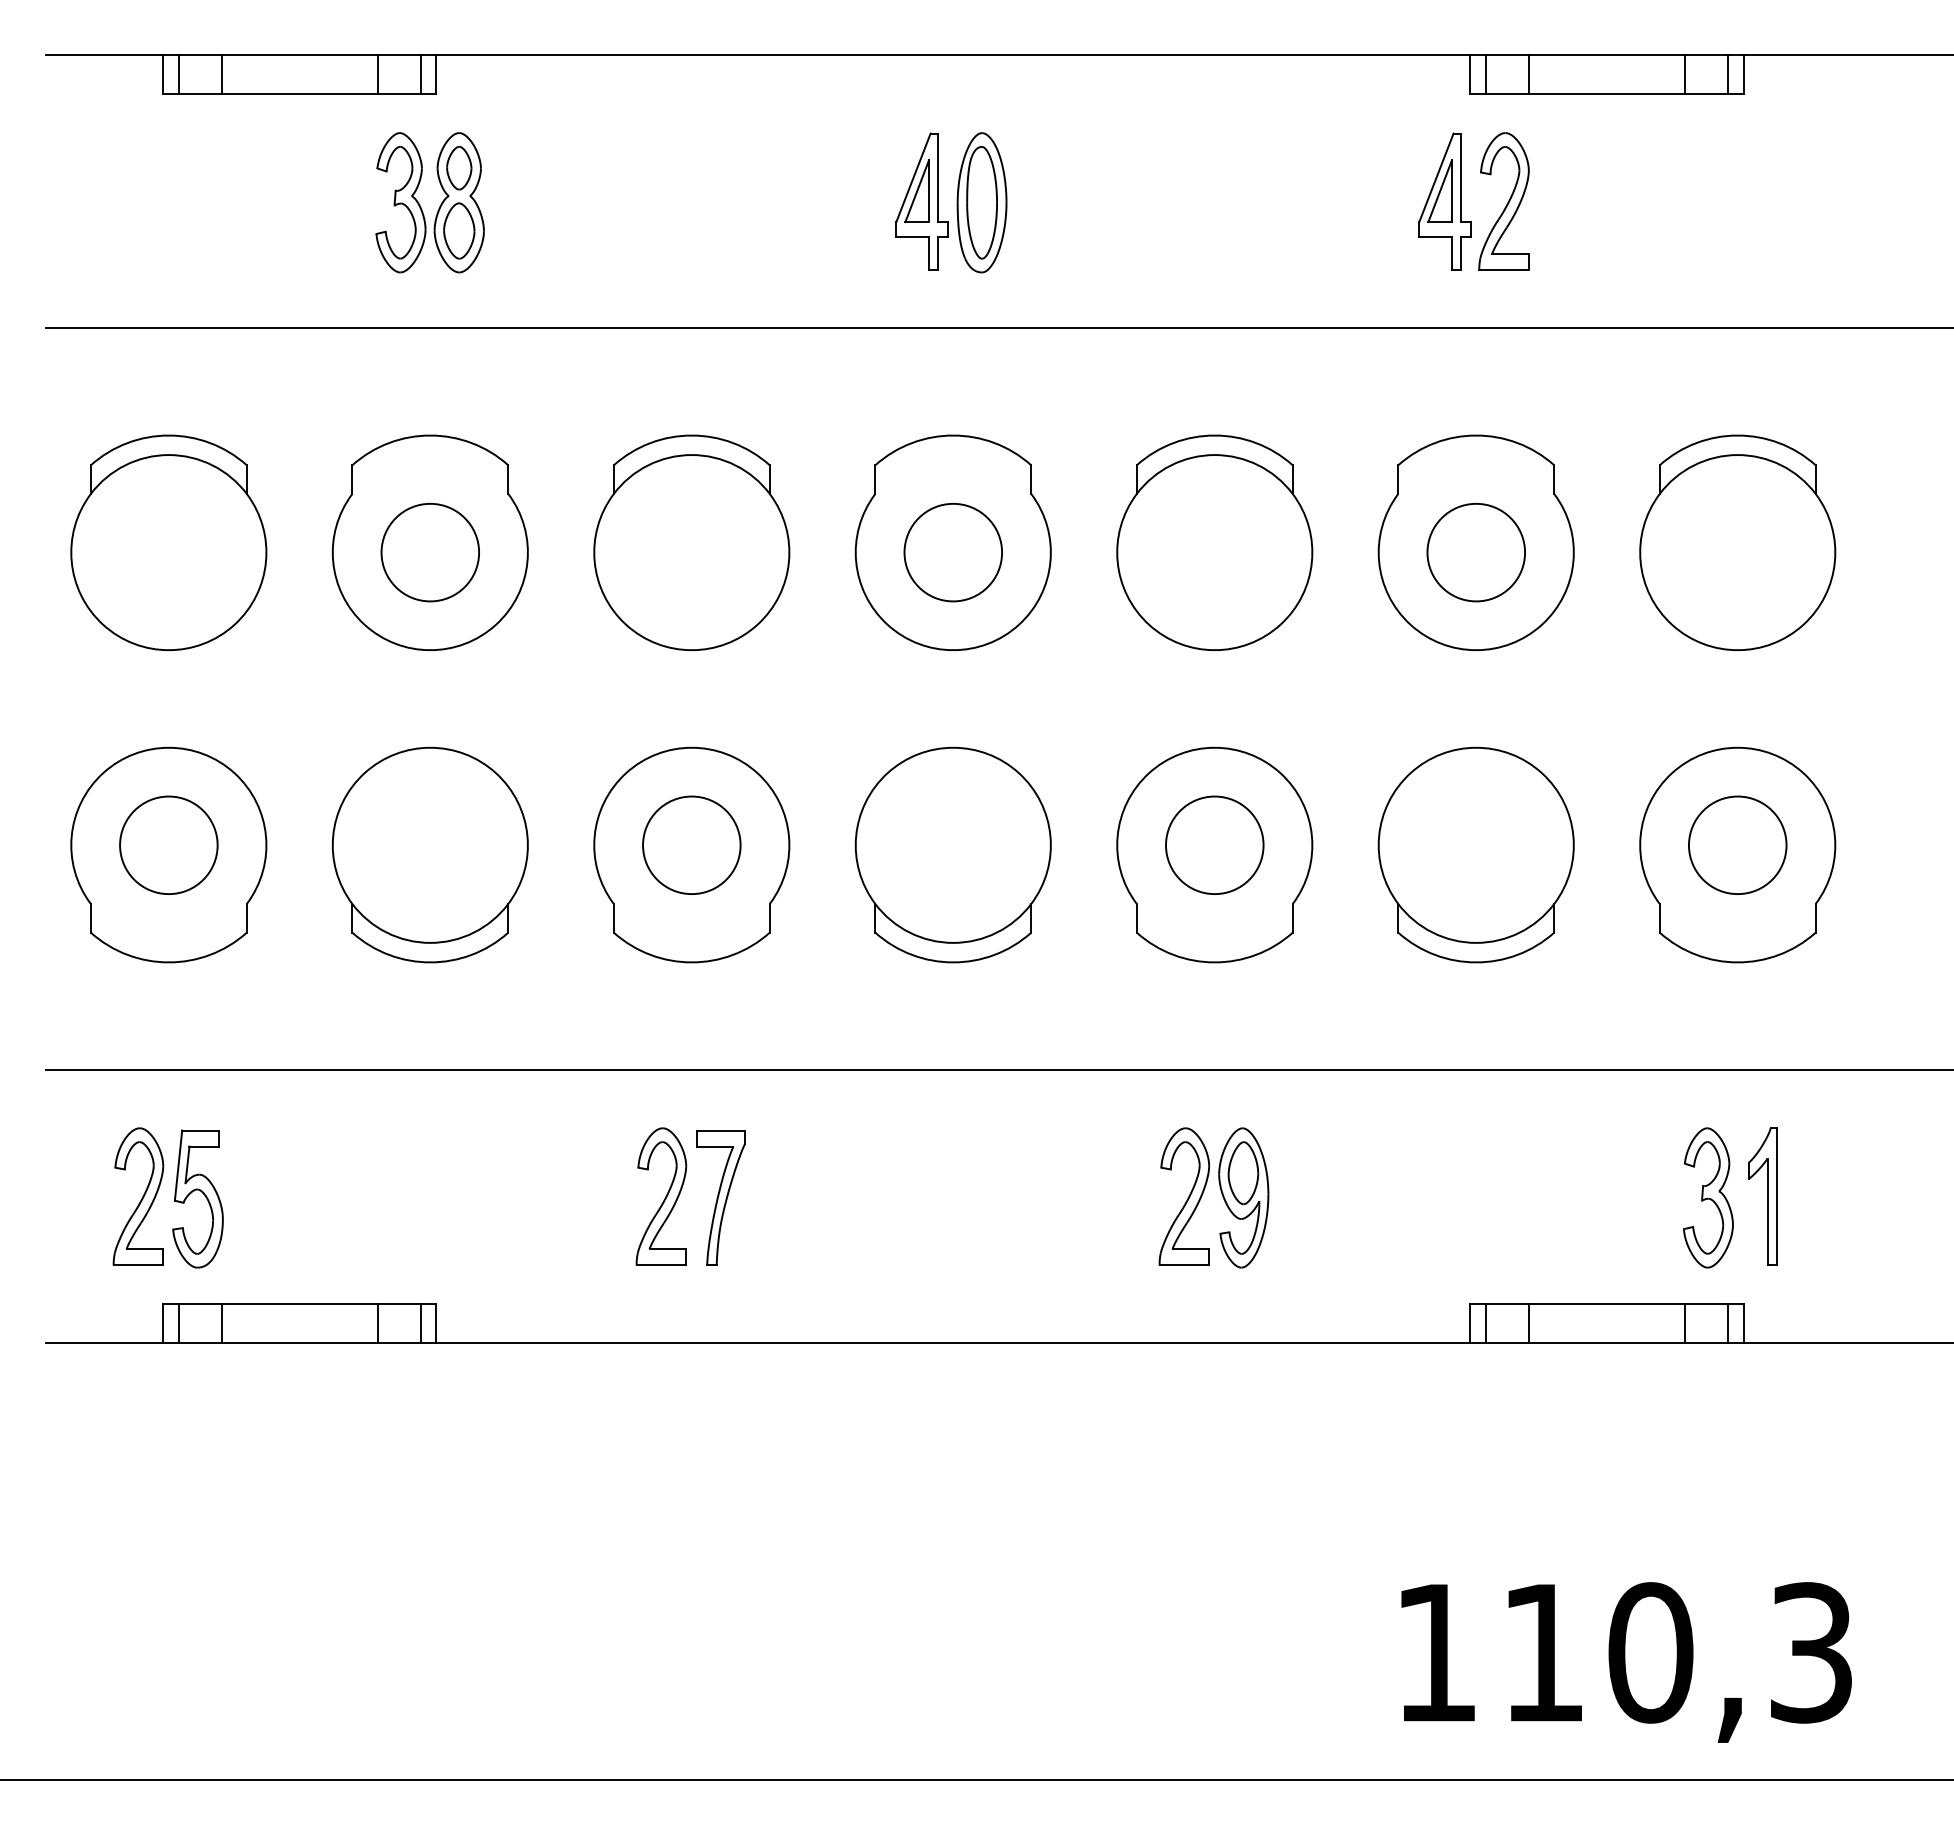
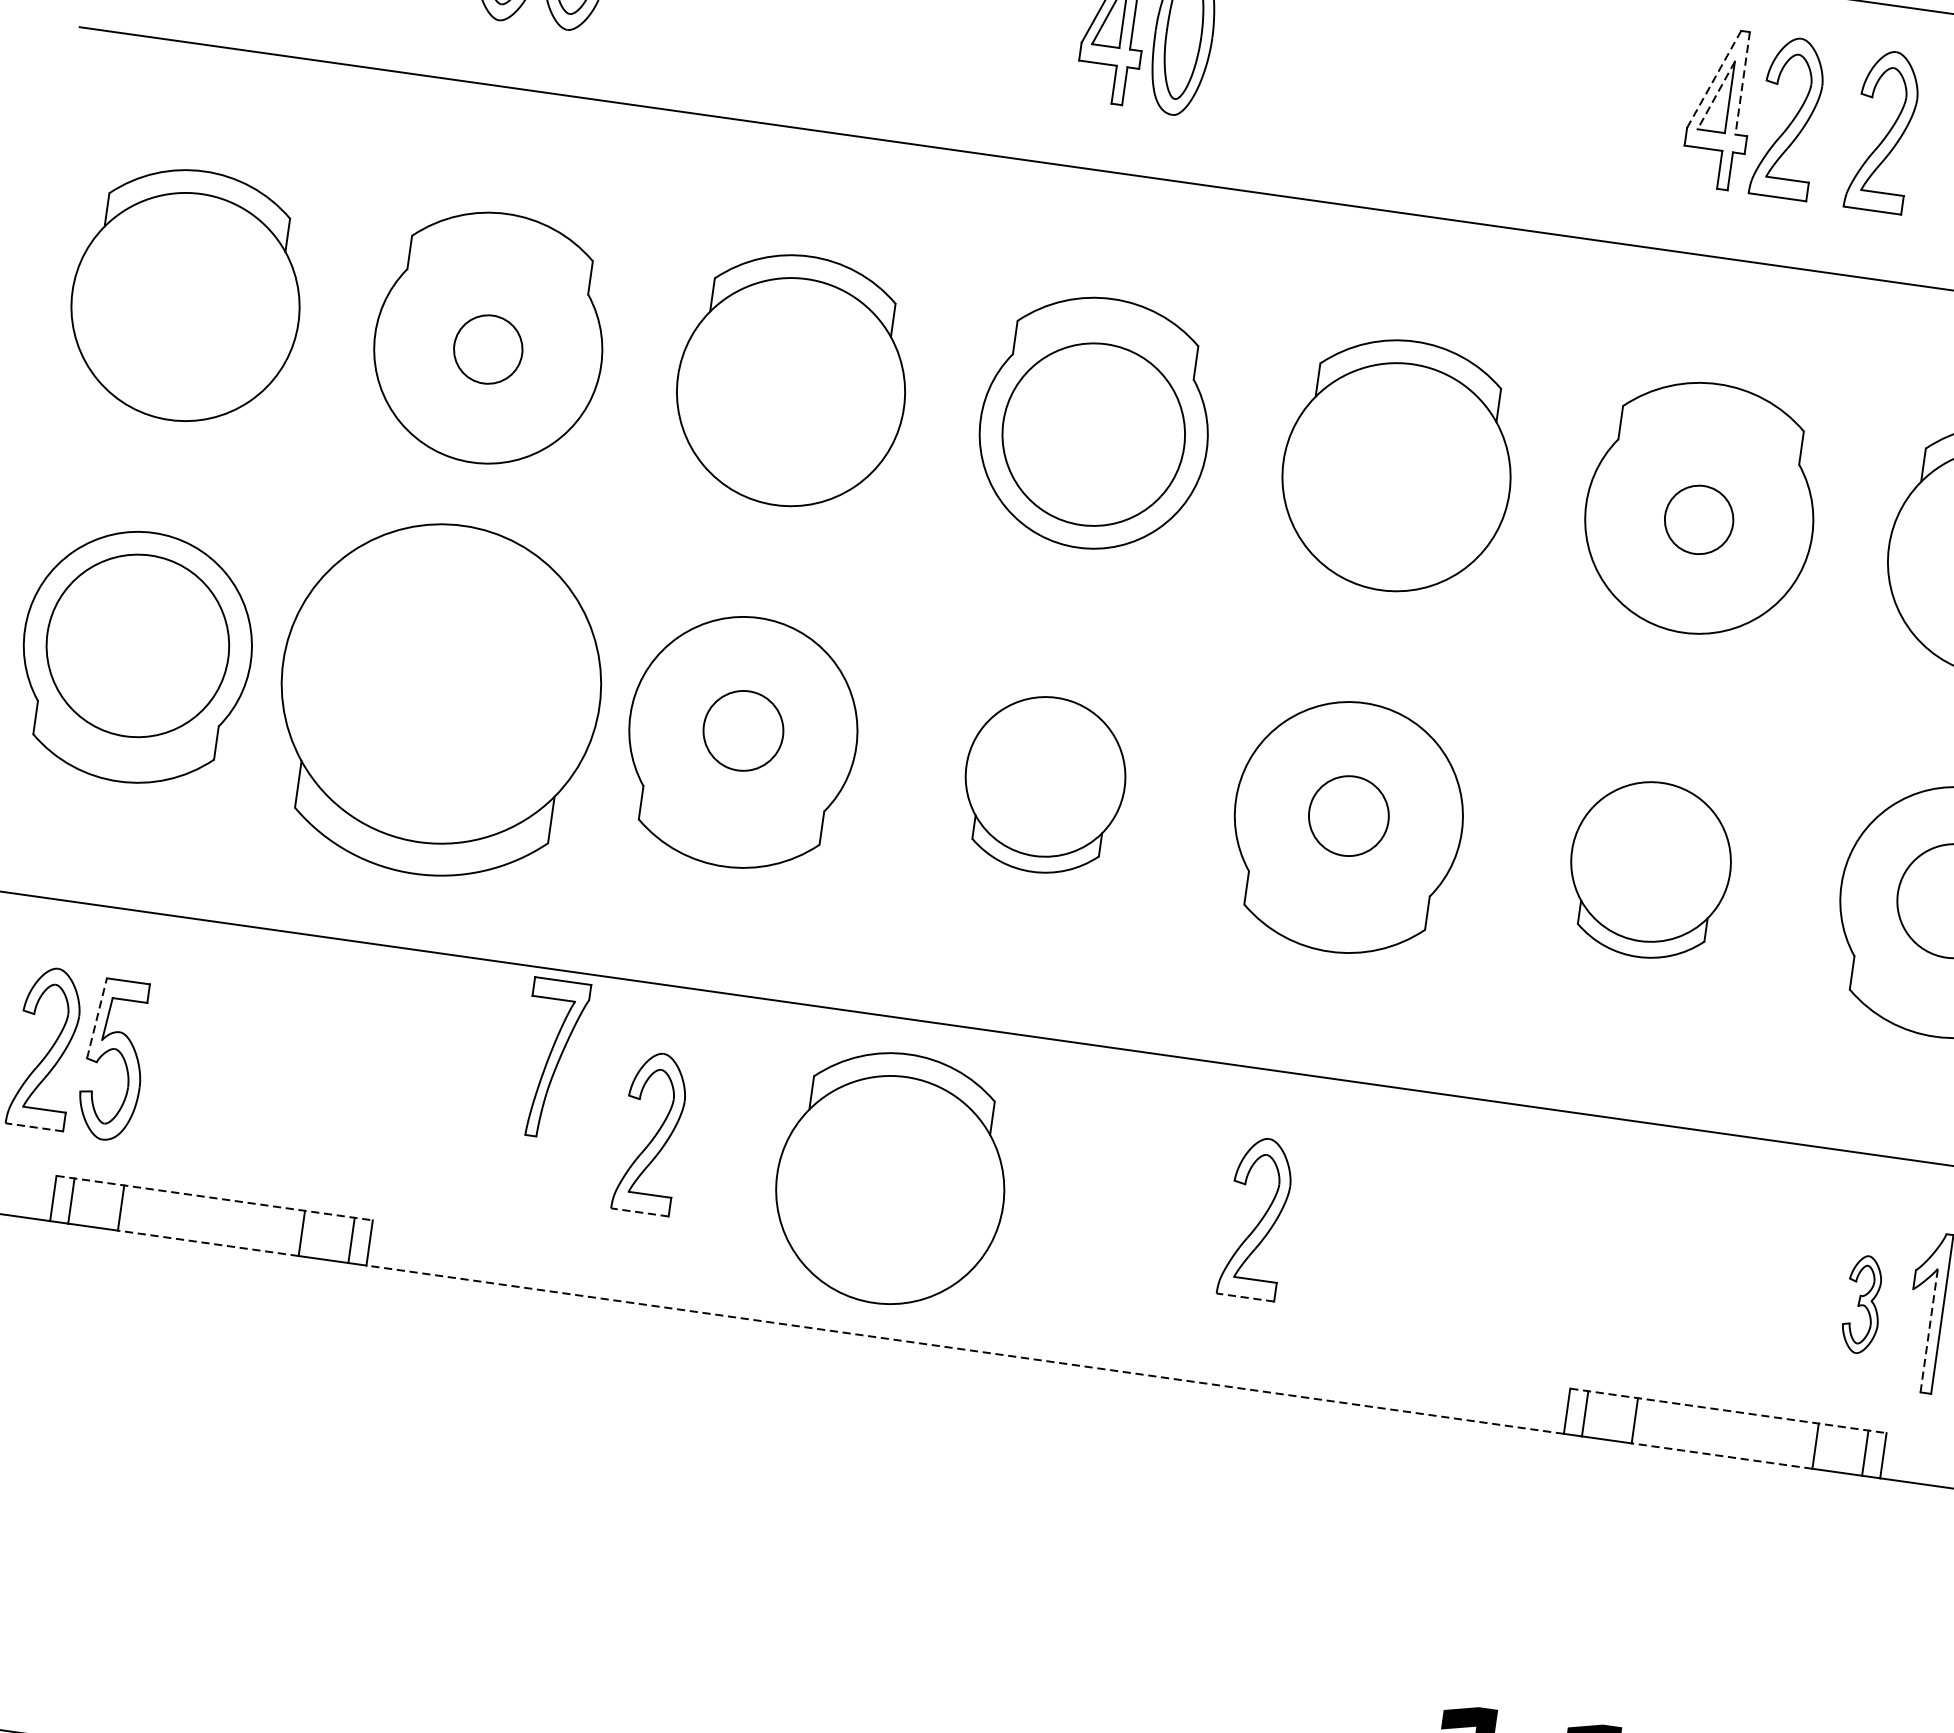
line: (1436, 177) -> (1714, 78), solid -> dashed
line: (1461, 178) -> (1743, 84), solid -> dashed
line: (1439, 191) -> (1715, 95), solid -> dashed
part: (1585, 201) -> (1882, 131), added
circle: (430, 552) -> (488, 349), size x0.6
circle: (953, 552) -> (1094, 434), size x1.6
circle: (1475, 552) -> (1698, 519), size x0.6
circle: (691, 844) -> (743, 730), size x0.7
circle: (168, 845) -> (137, 646), size x1.6
circle: (1214, 845) -> (1348, 816), size x0.7
part: (429, 854) -> (438, 698), size x1.4
part: (952, 854) -> (1043, 784), size x0.7
part: (1475, 854) -> (1649, 869), size x0.7
line: (178, 1165) -> (96, 1018), solid -> dashed
part: (720, 1197) -> (551, 1058), moved
part: (1243, 1197) -> (1324, 1228), removed
part: (1708, 1197) -> (1863, 1304), size x0.6
part: (870, 1206) -> (891, 1178), added
line: (1767, 1211) -> (1929, 1330), solid -> dashed
line: (138, 1265) -> (34, 1127), solid -> dashed
line: (661, 1265) -> (639, 1212), solid -> dashed
line: (1184, 1265) -> (1245, 1297), solid -> dashed
line: (299, 1303) -> (214, 1197), solid -> dashed
line: (1607, 1303) -> (1729, 1410), solid -> dashed
line: (299, 1342) -> (208, 1242), solid -> dashed
line: (952, 1342) -> (964, 1349), solid -> dashed
line: (1606, 1342) -> (1721, 1455), solid -> dashed

